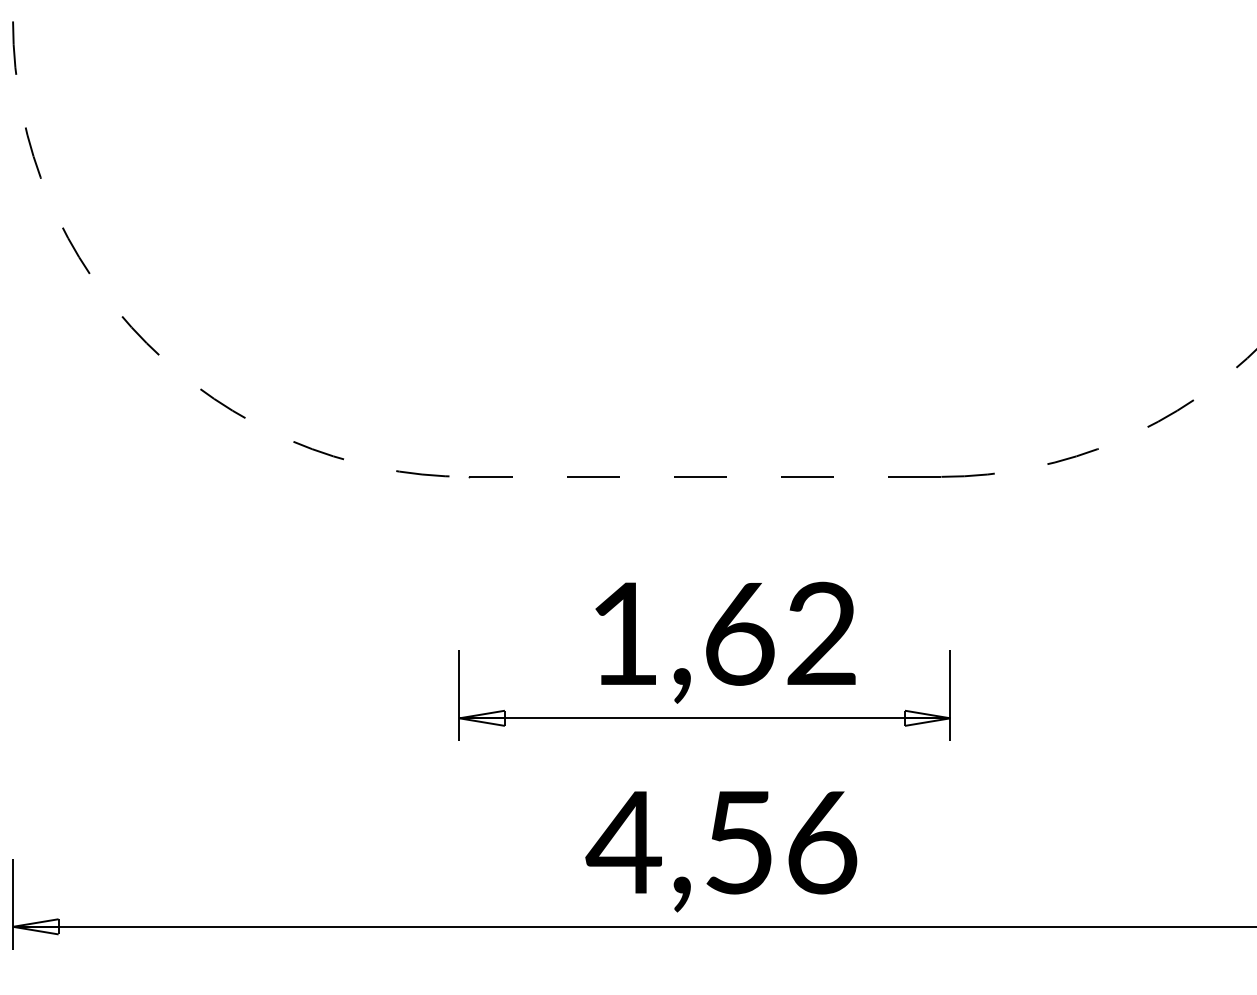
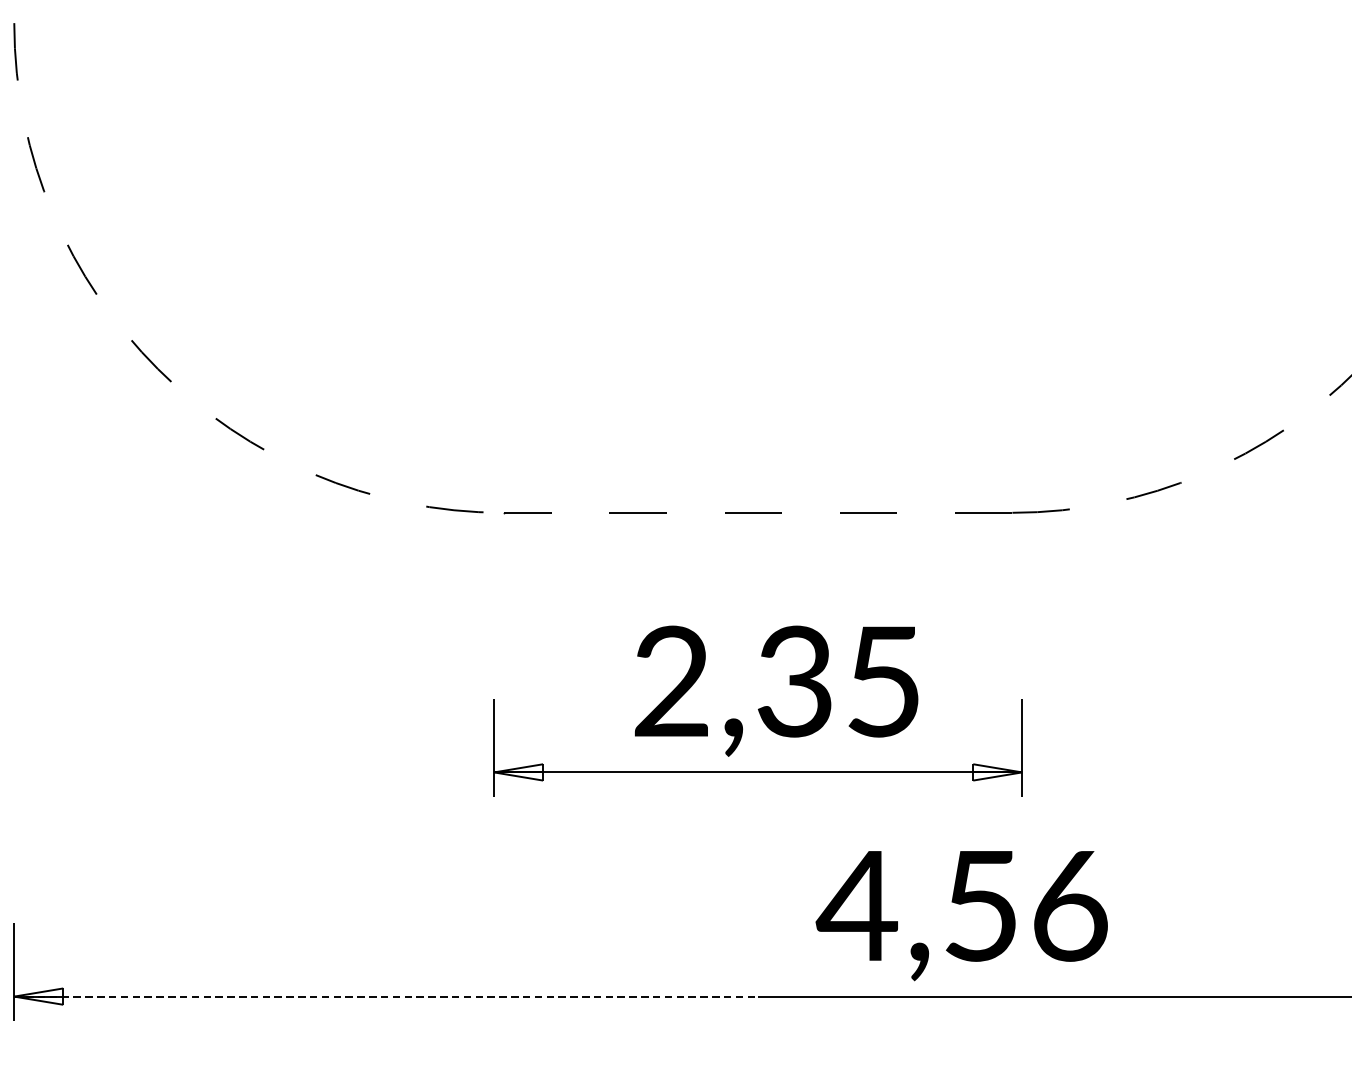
text: (722, 633) -> (777, 681), 1,62 -> 2,35
text: (721, 851) -> (962, 915), moved
line: (359, 926) -> (386, 996), solid -> dashed

